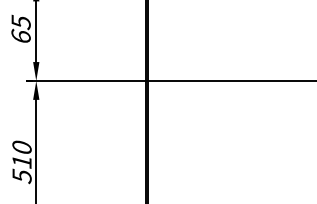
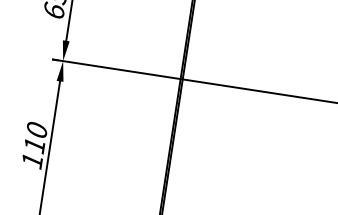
text: (21, 176) -> (31, 161), 510 -> 110

